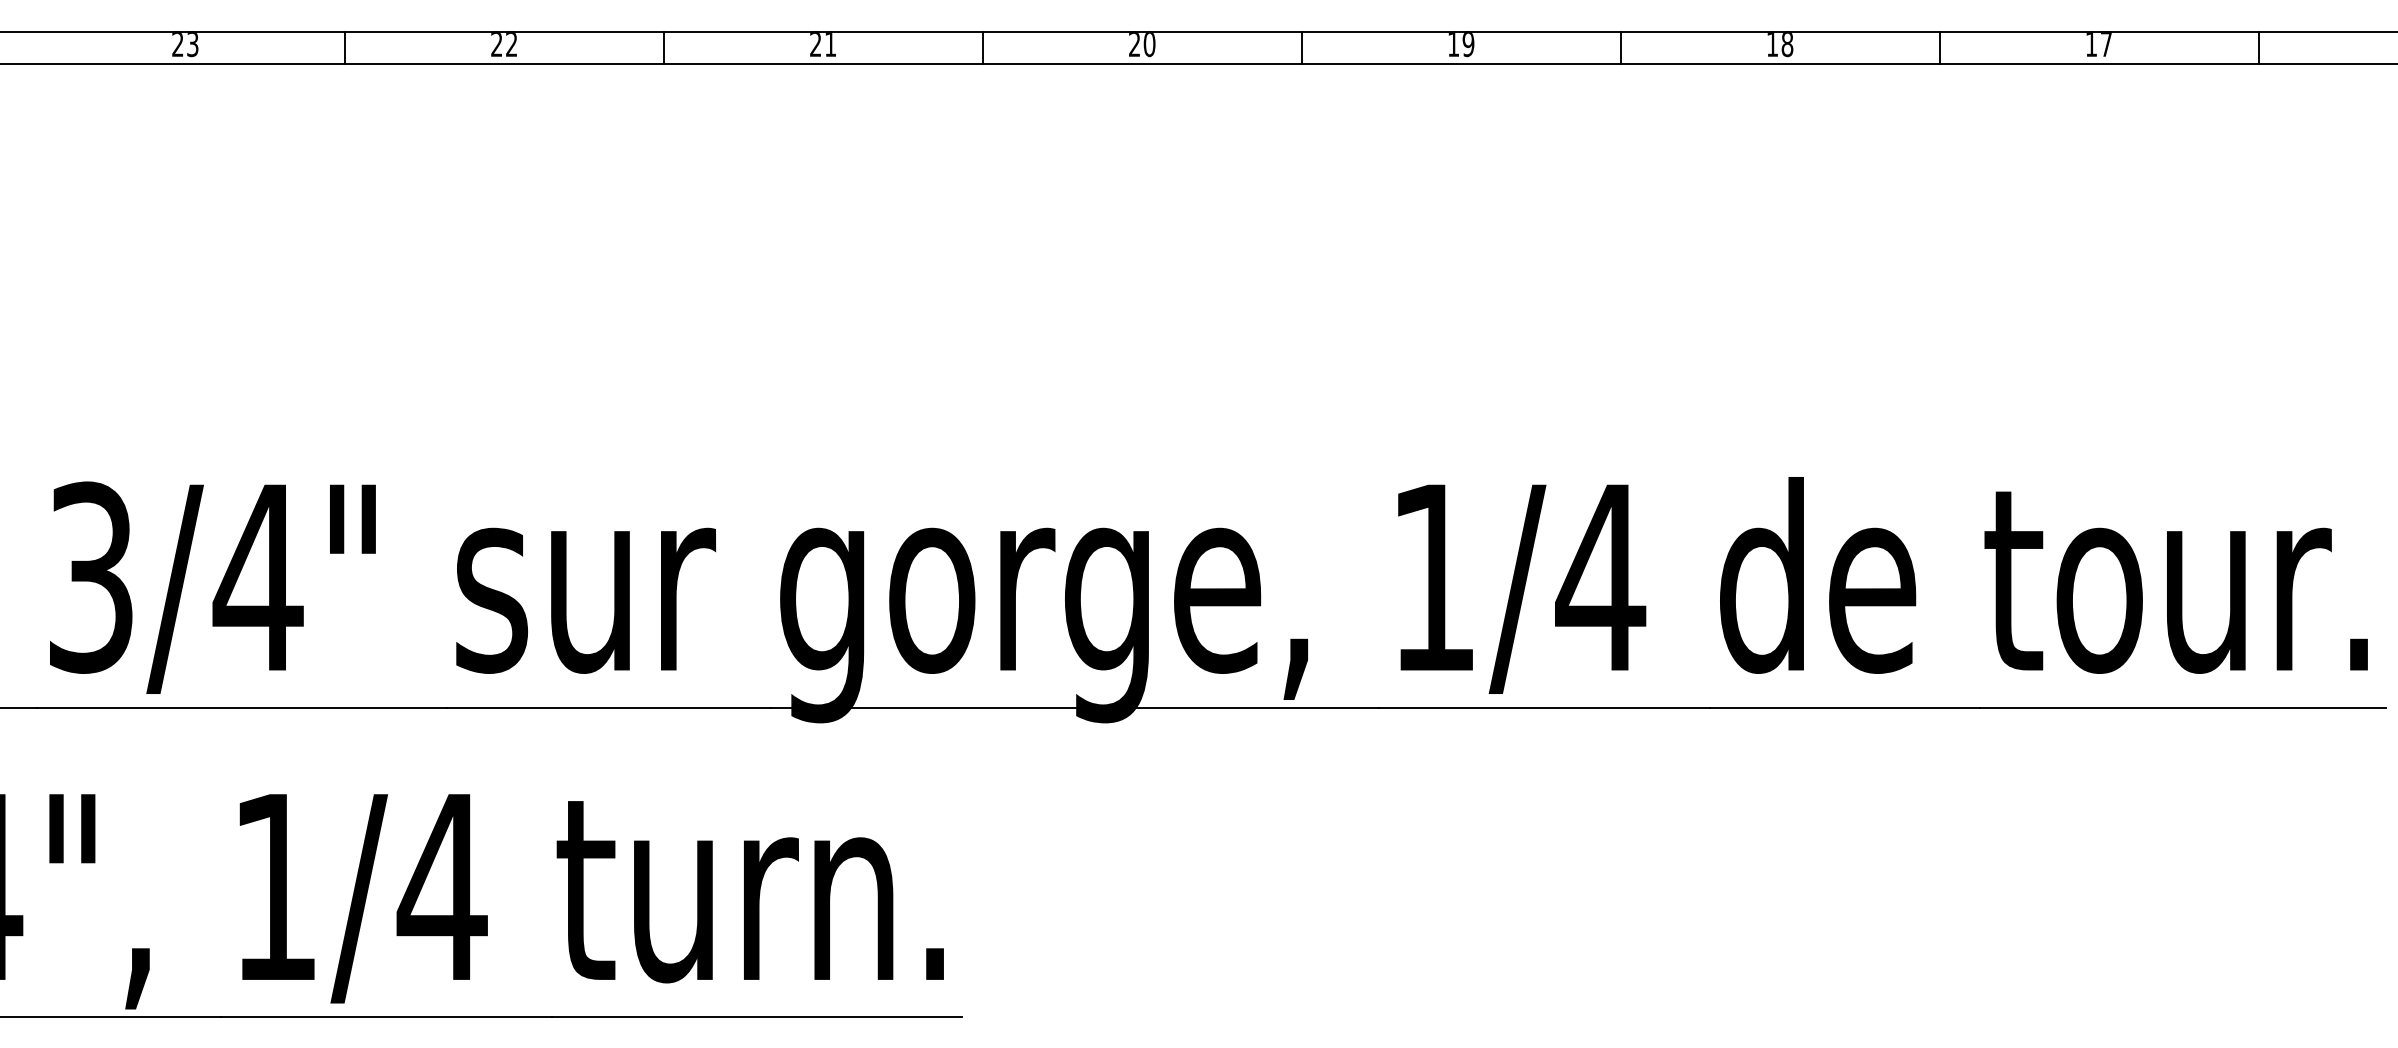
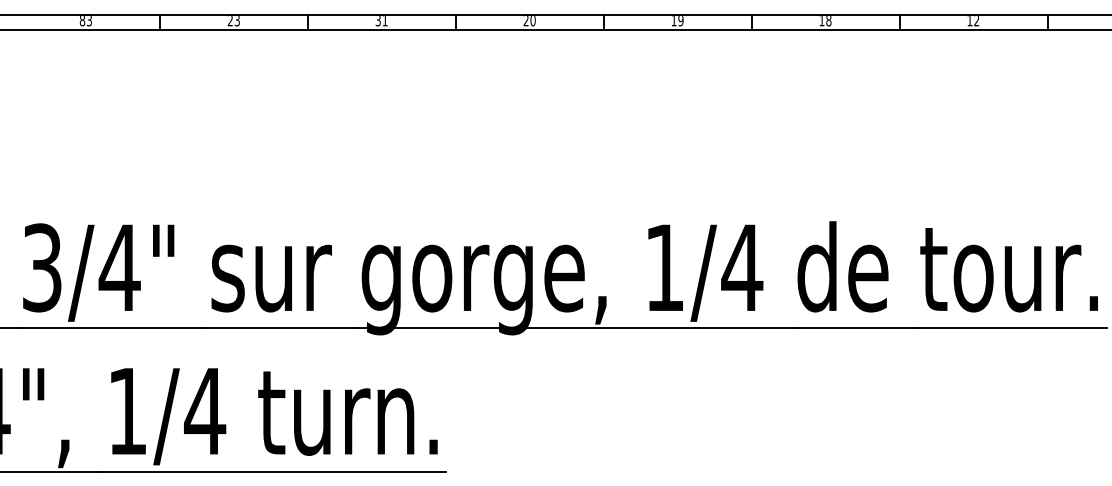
text: (177, 46) -> (82, 21), 23 -> 83
text: (509, 46) -> (236, 21), 22 -> 23
text: (814, 46) -> (377, 21), 21 -> 31
text: (2105, 46) -> (976, 21), 17 -> 12

